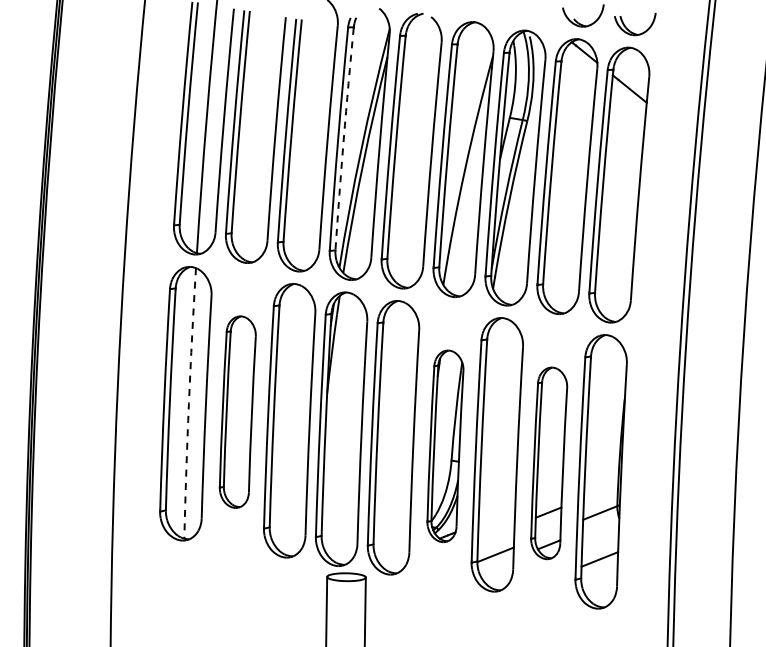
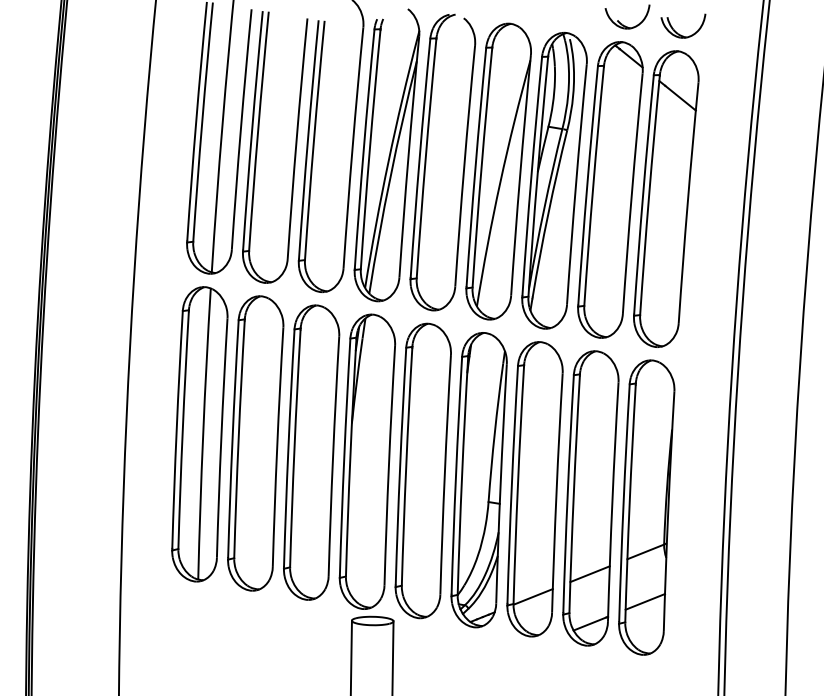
arc: (343, 139) -> (369, 150), dashed -> solid
arc: (188, 403) -> (202, 434), dashed -> solid
part: (237, 411) -> (255, 442), size x1.43
part: (445, 446) -> (479, 480), size x1.43
part: (548, 463) -> (590, 498), size x1.43

